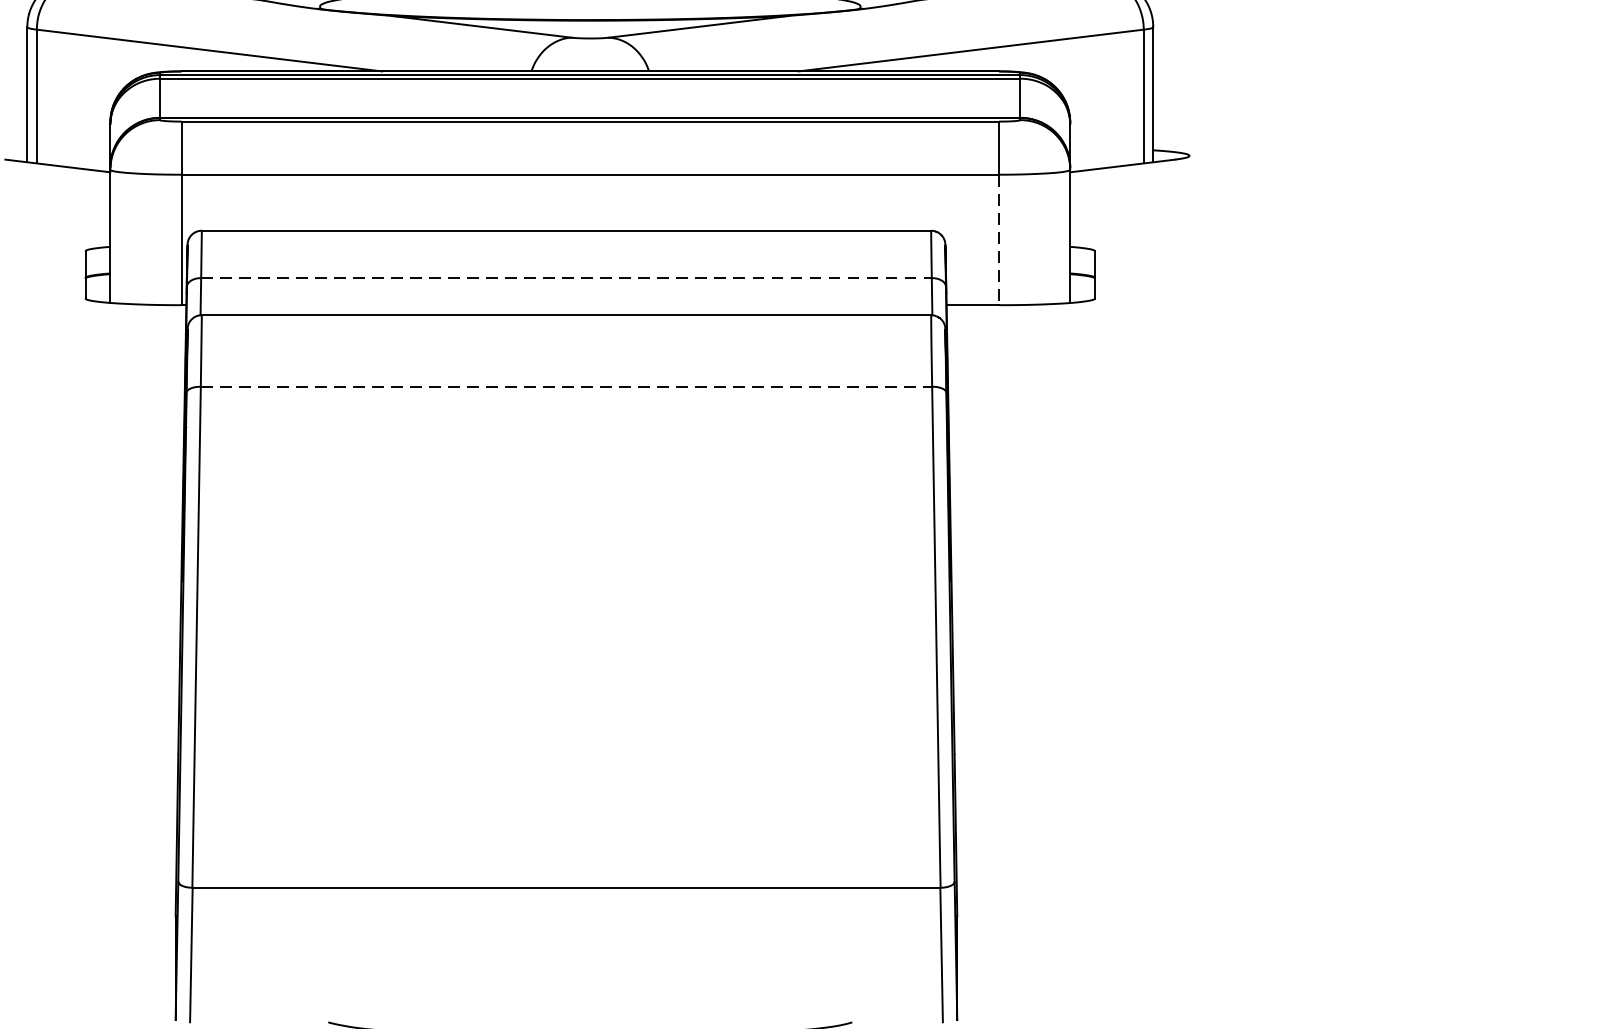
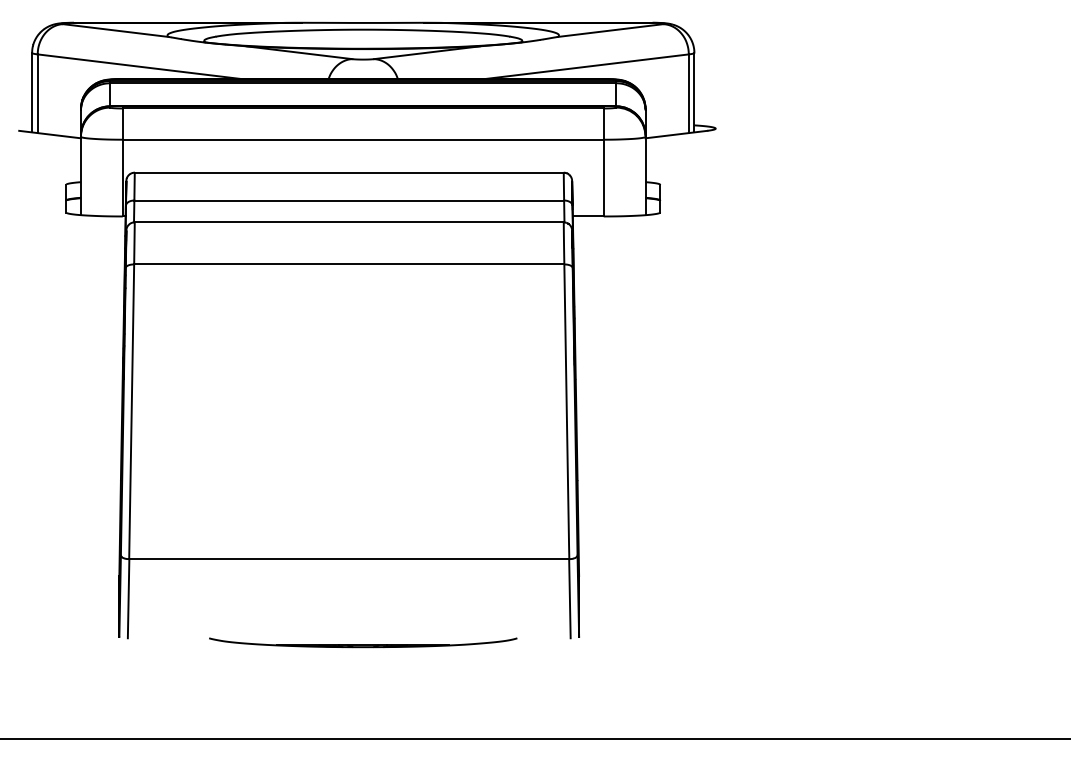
line: (998, 240) -> (603, 178), dashed -> solid
line: (566, 278) -> (349, 200), dashed -> solid
line: (566, 386) -> (349, 264), dashed -> solid

